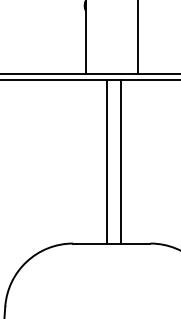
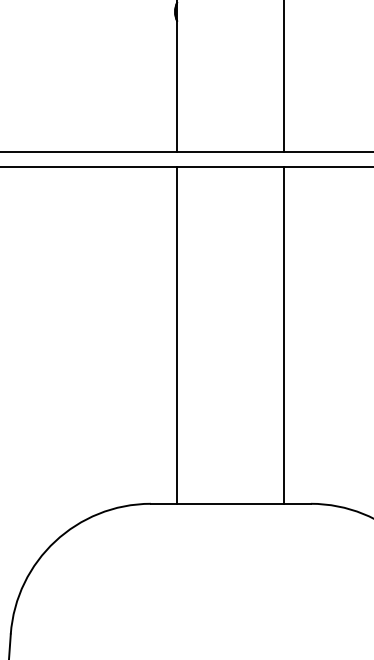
line: (106, 161) -> (176, 334), moved
line: (120, 161) -> (284, 334), moved

